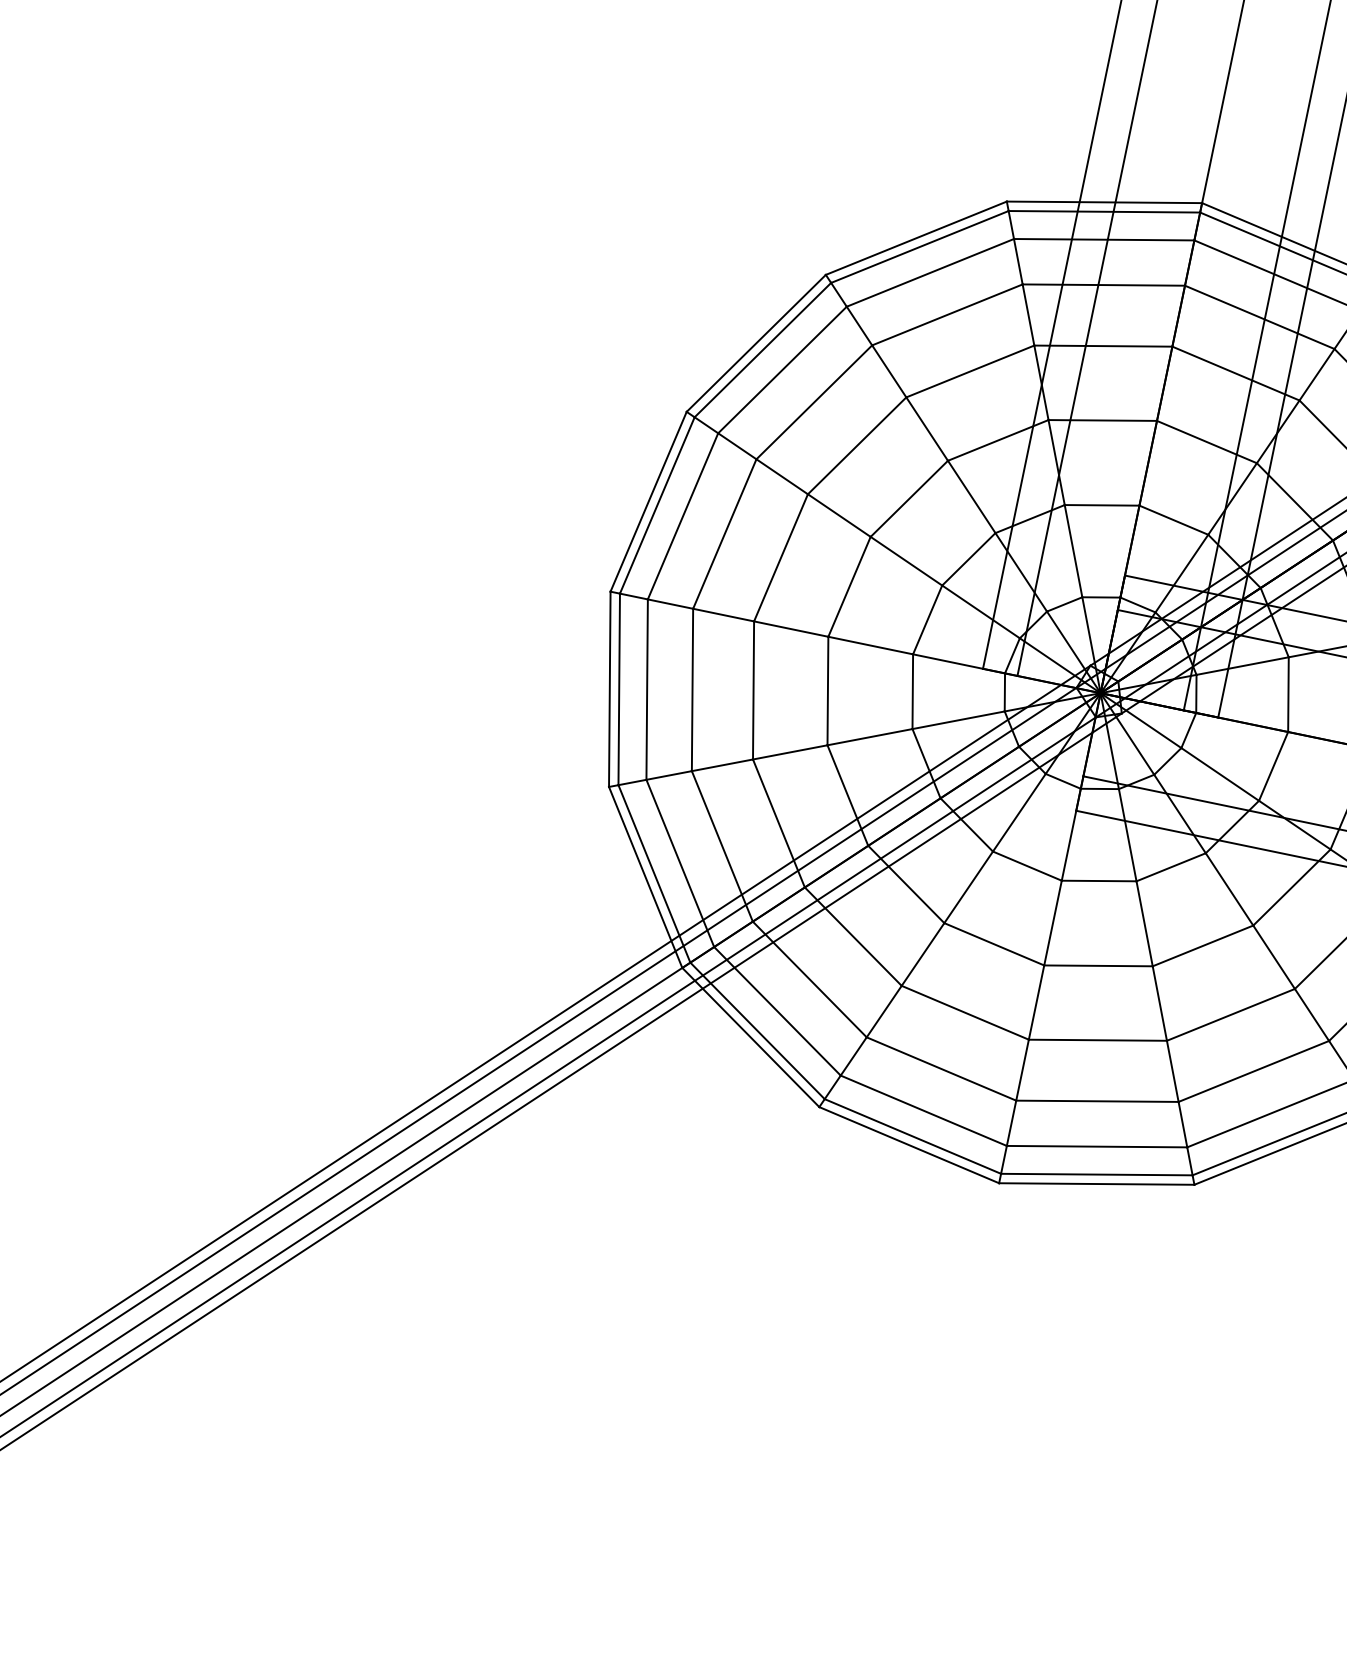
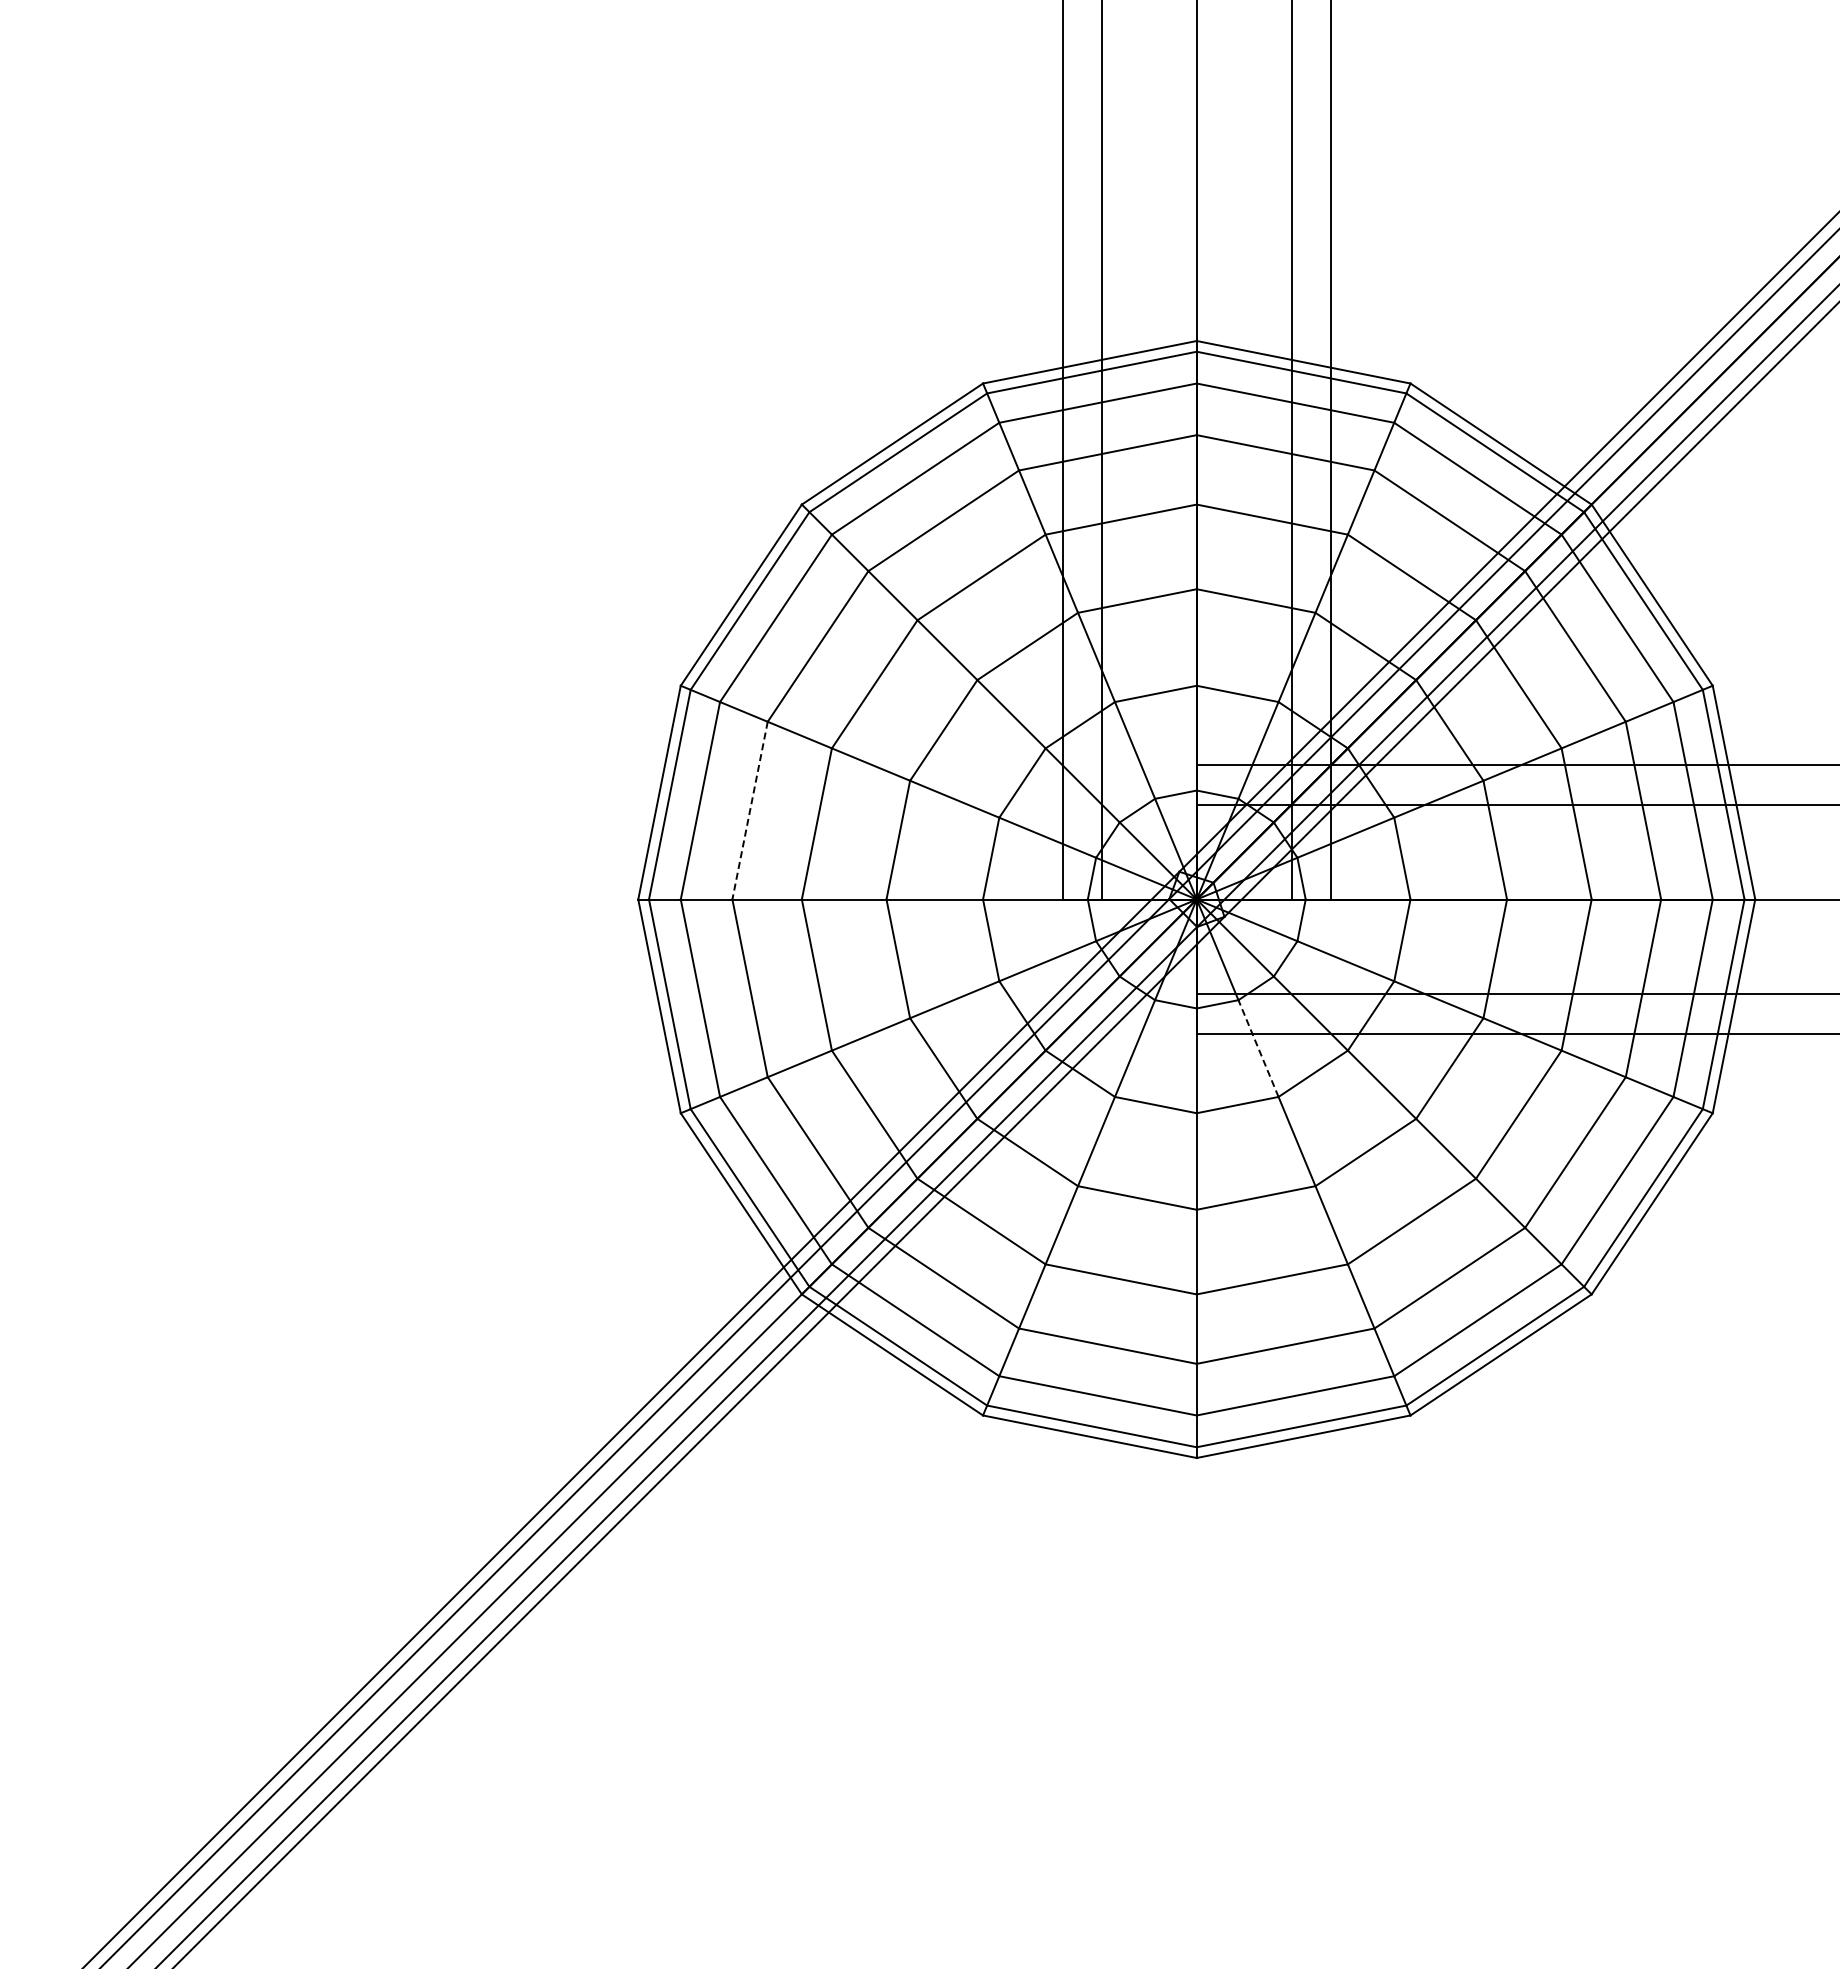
line: (725, 533) -> (750, 810), solid -> dashed
line: (1127, 835) -> (1258, 1048), solid -> dashed

